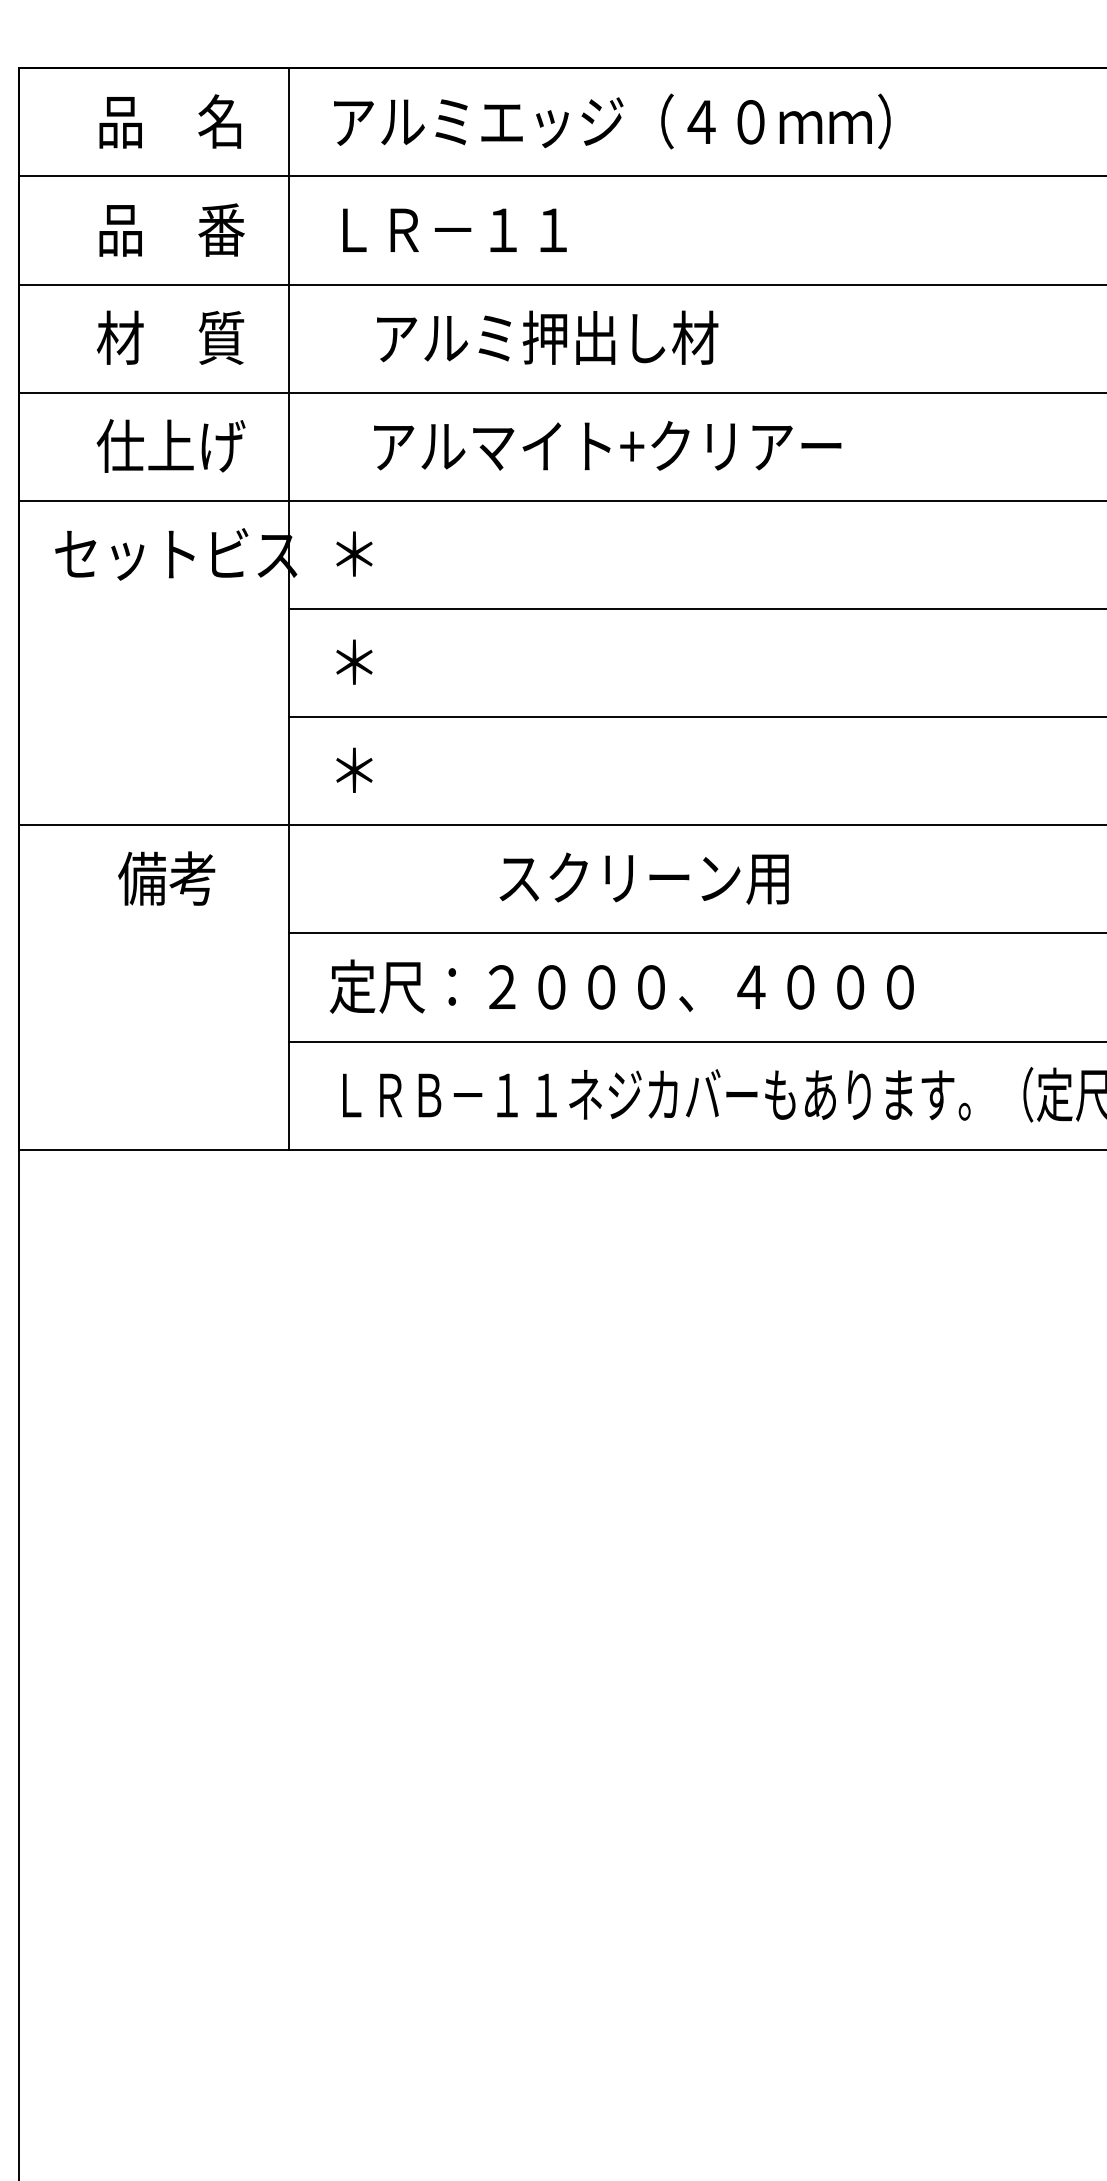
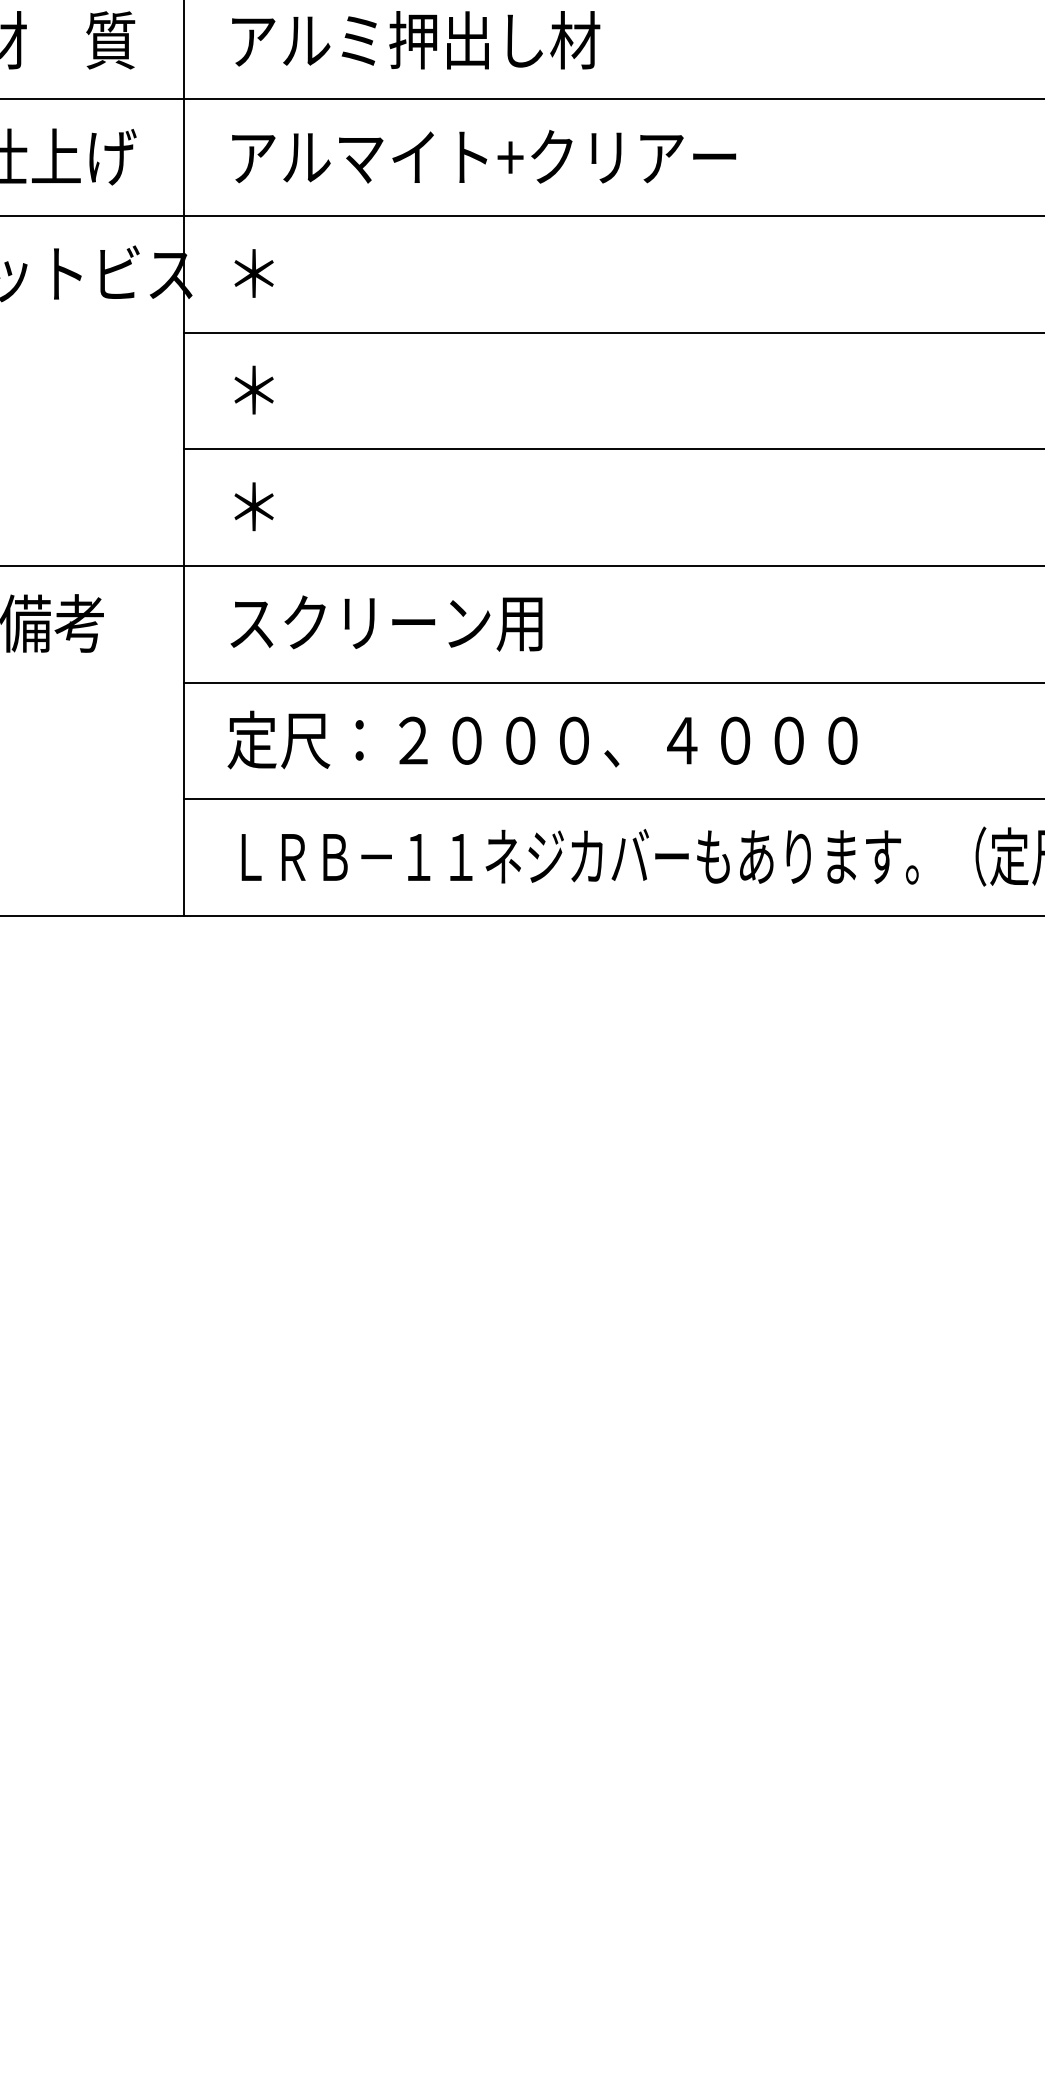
text: (547, 337) -> (415, 39), moved
text: (607, 445) -> (483, 156), moved
text: (643, 878) -> (385, 623), moved

